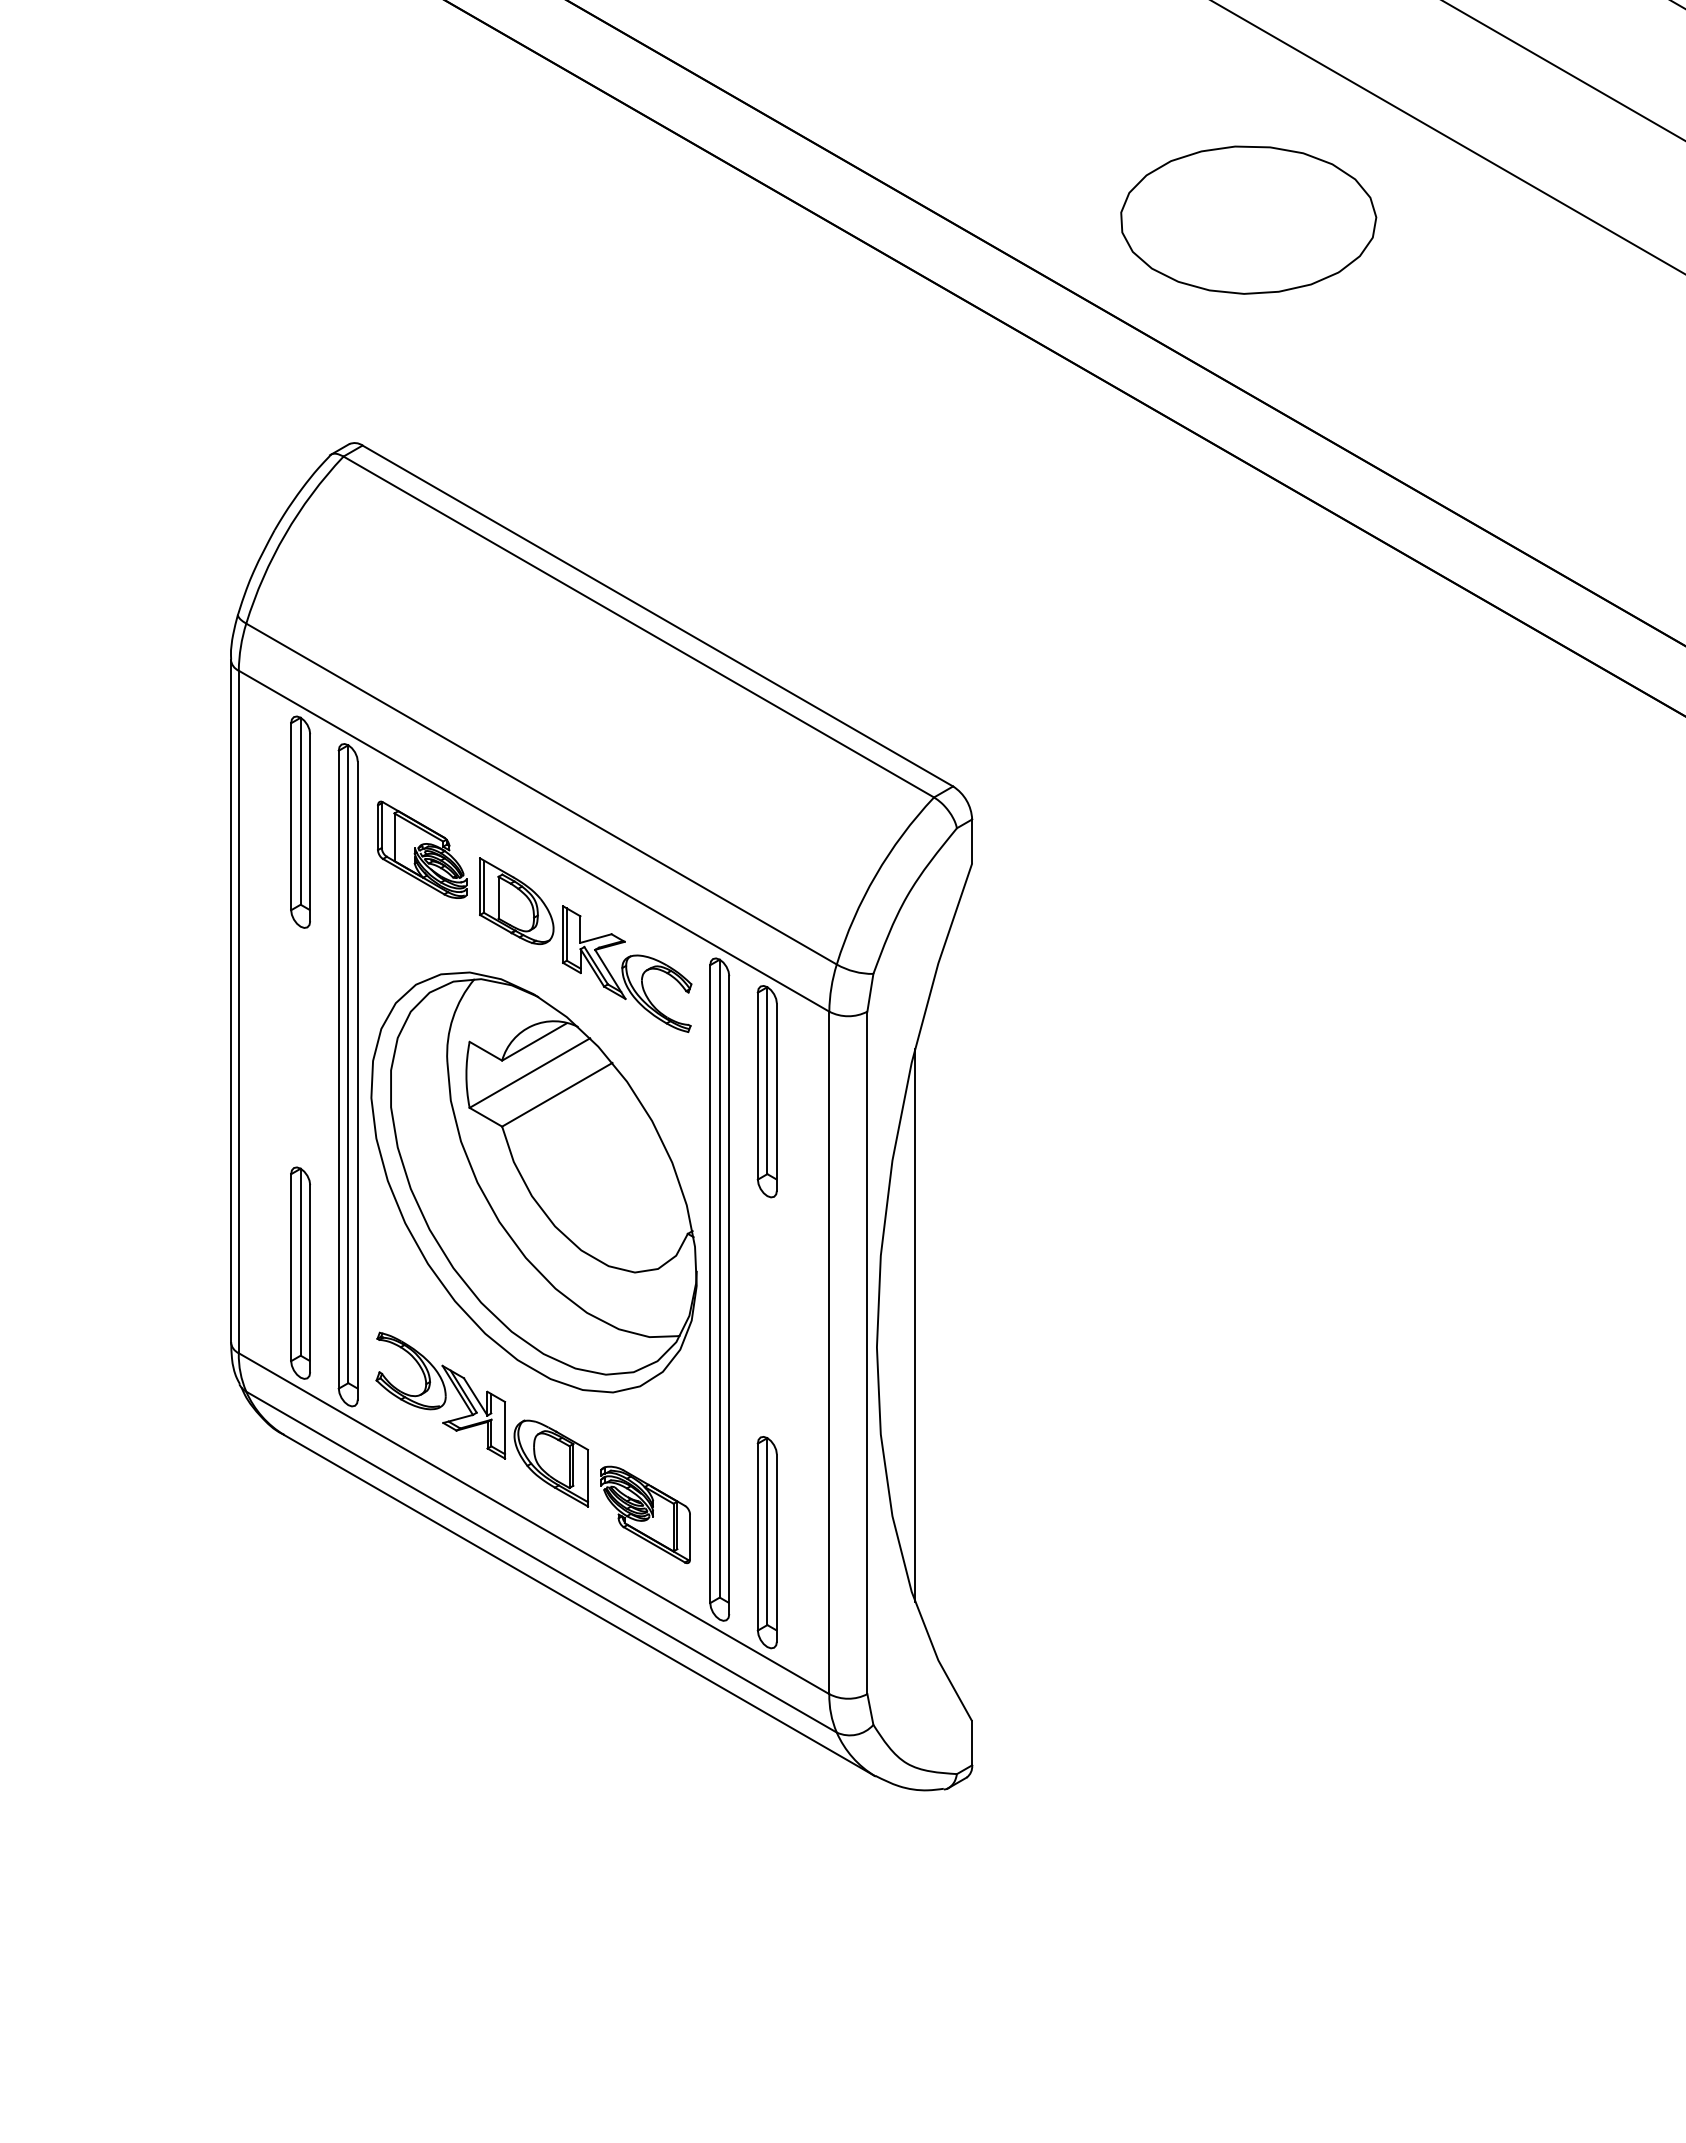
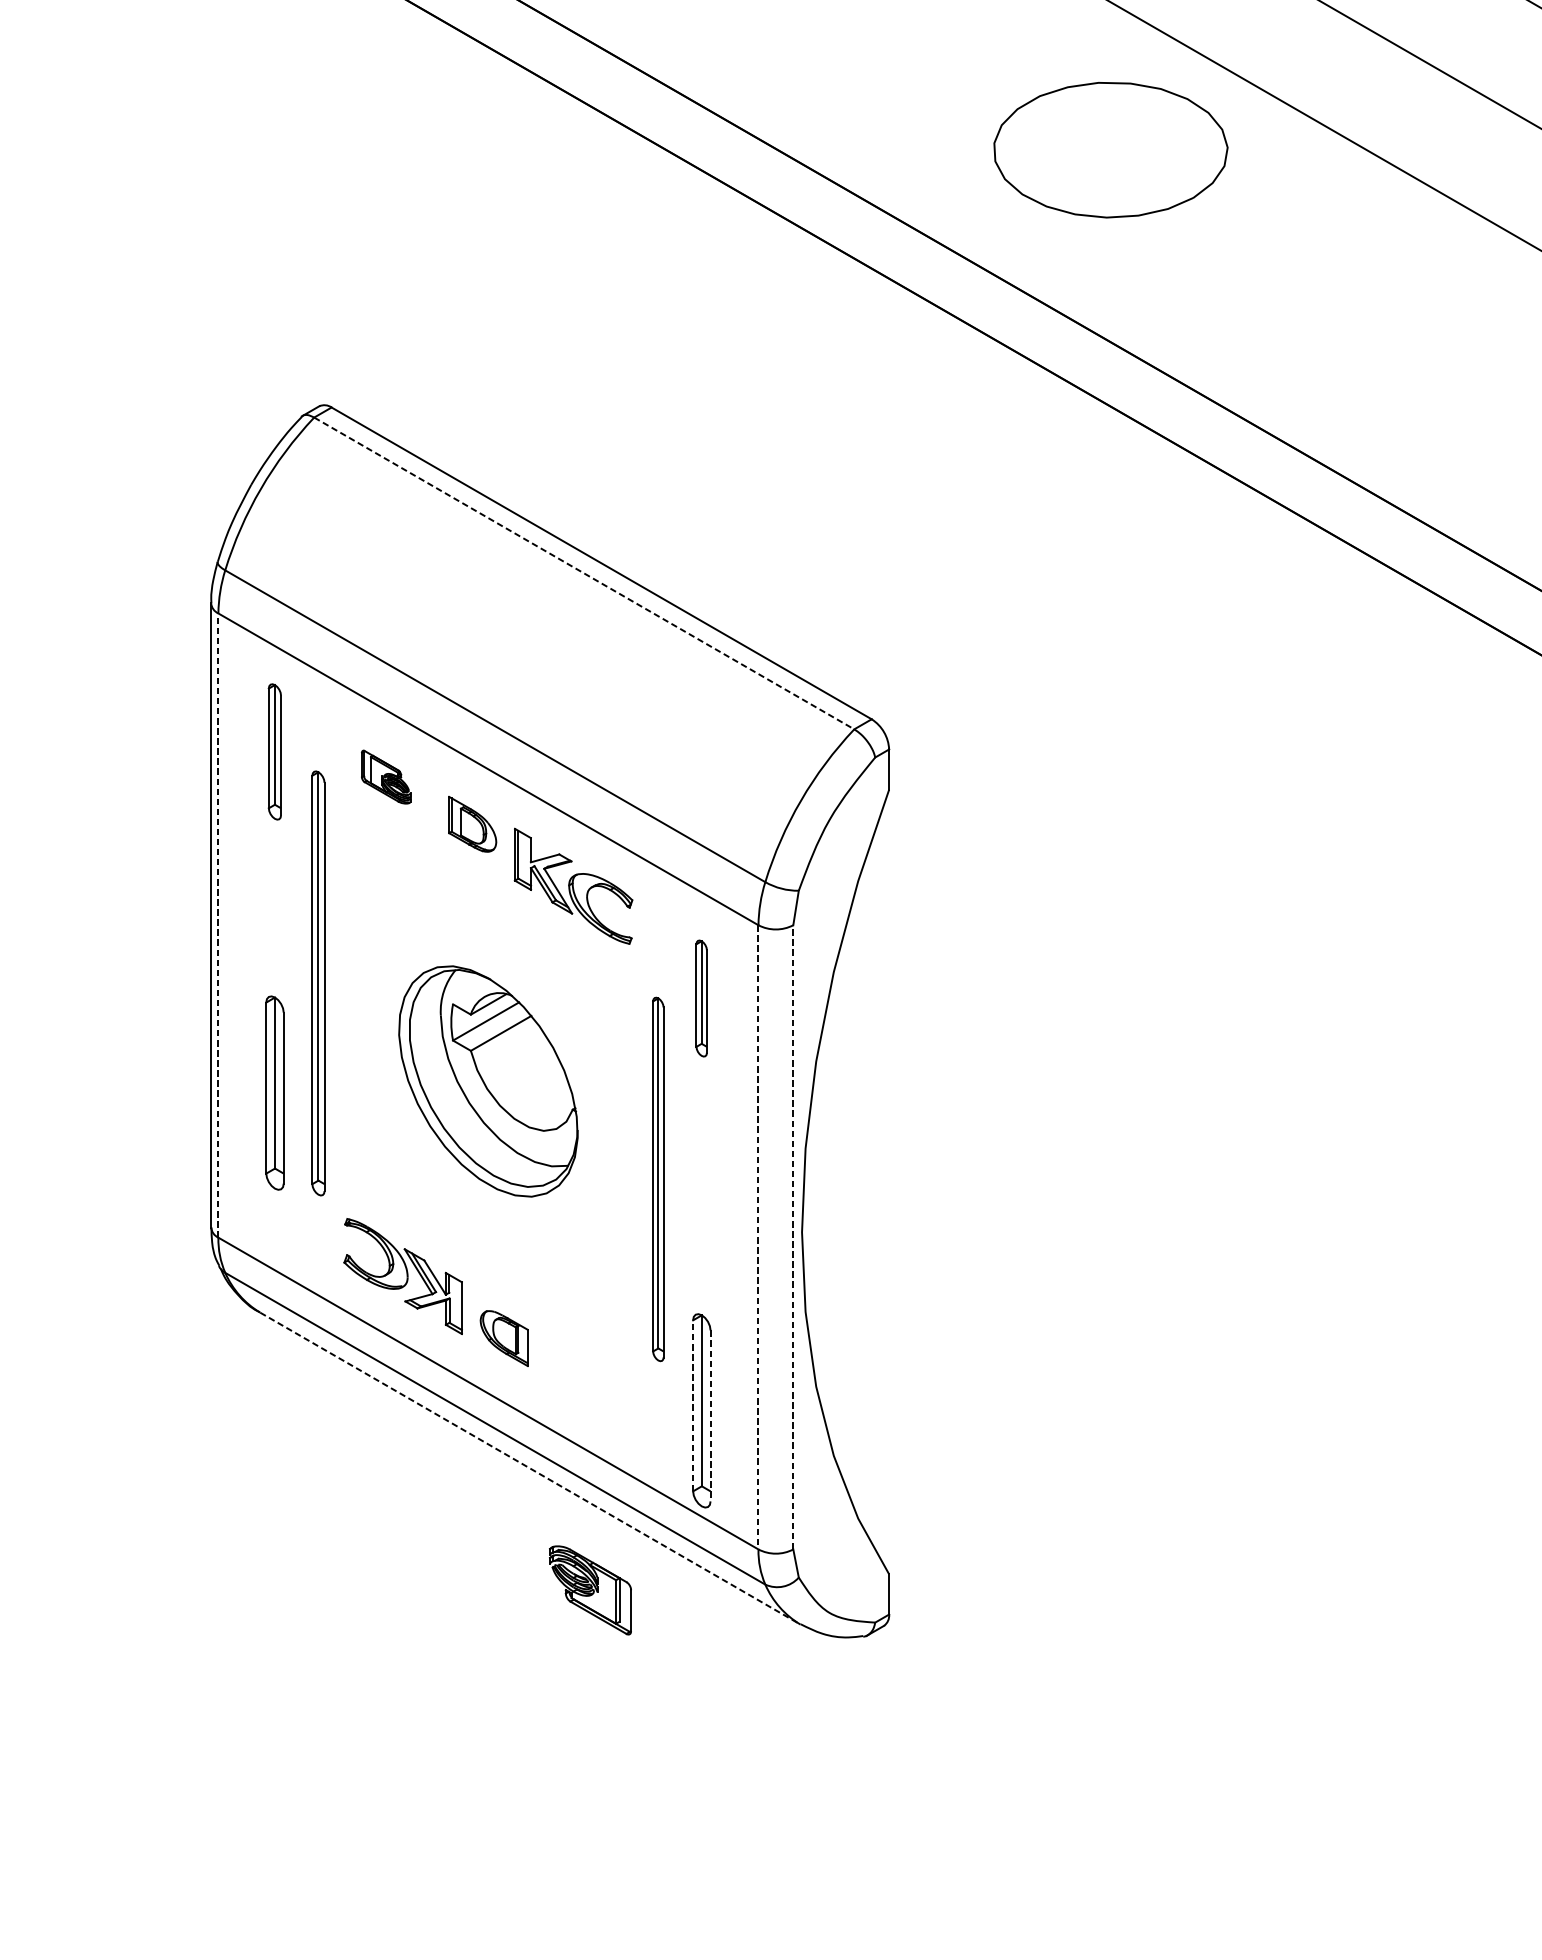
part: (1248, 219) -> (1110, 149), moved
line: (638, 627) -> (583, 573), solid -> dashed
part: (300, 821) -> (274, 751), size x0.7
part: (422, 849) -> (386, 776), size x0.6
part: (516, 901) -> (472, 824), size x0.7
line: (238, 1011) -> (218, 925), solid -> dashed
part: (347, 1075) -> (317, 983), size x0.7
part: (766, 1091) -> (701, 998), size x0.6
part: (533, 1182) -> (487, 1081), size x0.6
part: (300, 1272) -> (274, 1092), moved
part: (719, 1289) -> (658, 1179), size x0.6
line: (915, 1324) -> (837, 1211), removed
line: (867, 1352) -> (793, 1237), solid -> dashed
line: (829, 1353) -> (758, 1237), solid -> dashed
part: (551, 1463) -> (504, 1338), size x0.7
part: (645, 1514) -> (590, 1590), moved
line: (757, 1536) -> (692, 1405), solid -> dashed
line: (776, 1548) -> (710, 1416), solid -> dashed
line: (579, 1605) -> (530, 1468), solid -> dashed

